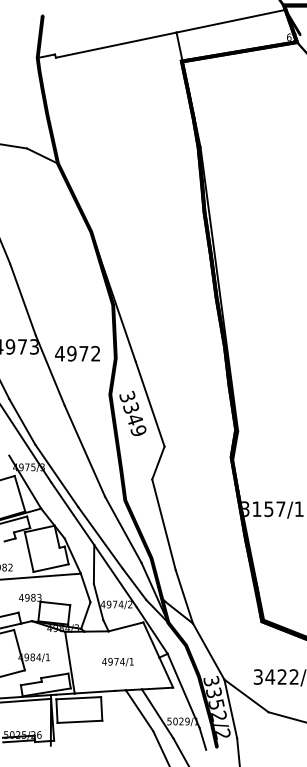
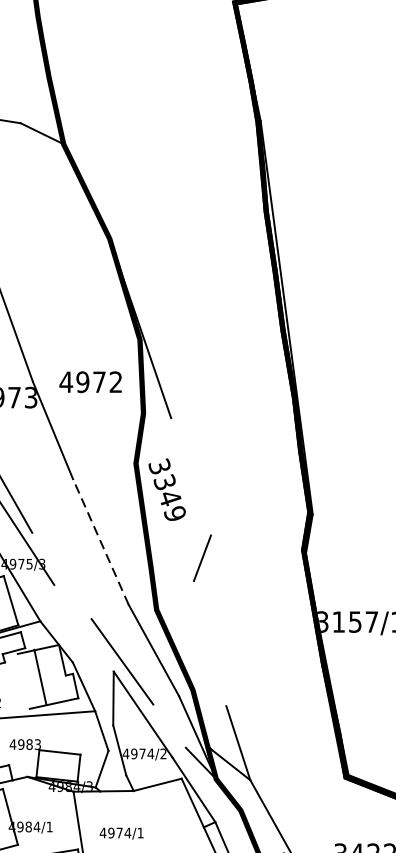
text: (77, 353) -> (90, 381), moved
line: (149, 403) -> (190, 475), removed
line: (84, 451) -> (100, 542), solid -> dashed
line: (56, 475) -> (61, 575), removed
line: (72, 513) -> (83, 628), removed
line: (163, 524) -> (209, 643), removed
line: (28, 551) -> (39, 676), moved
line: (134, 584) -> (169, 726), removed
text: (117, 662) -> (121, 834), moved

